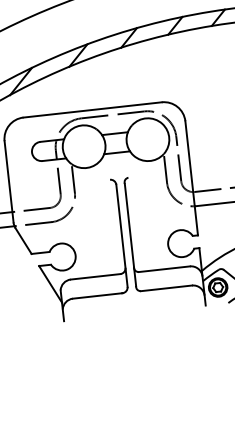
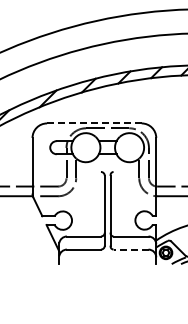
line: (91, 110) -> (93, 123), solid -> dashed
line: (165, 288) -> (130, 249), solid -> dashed

